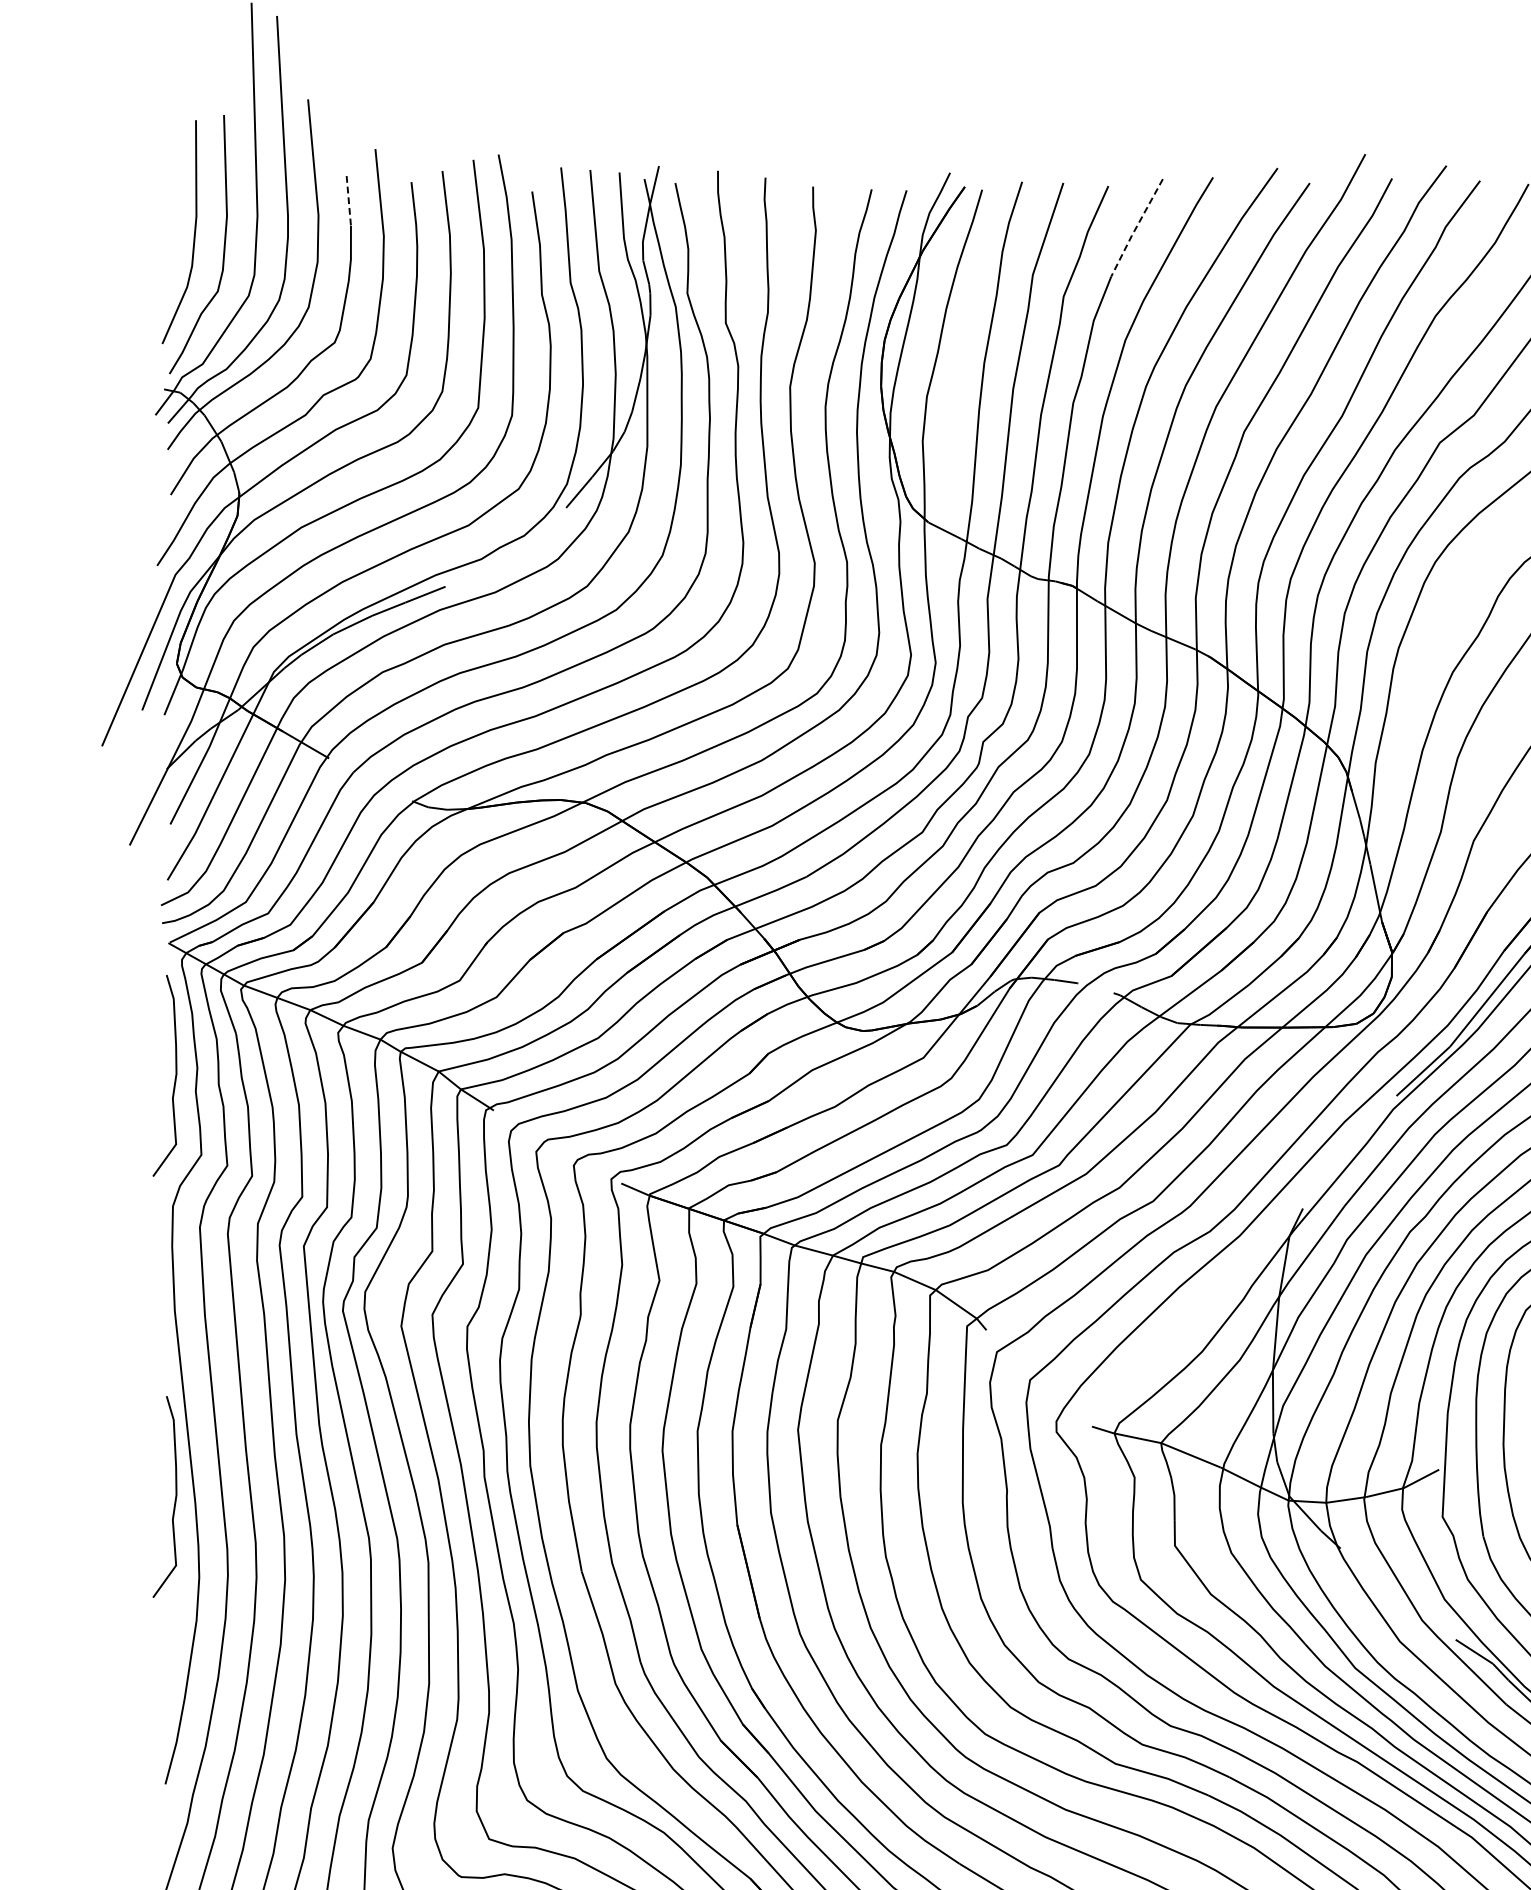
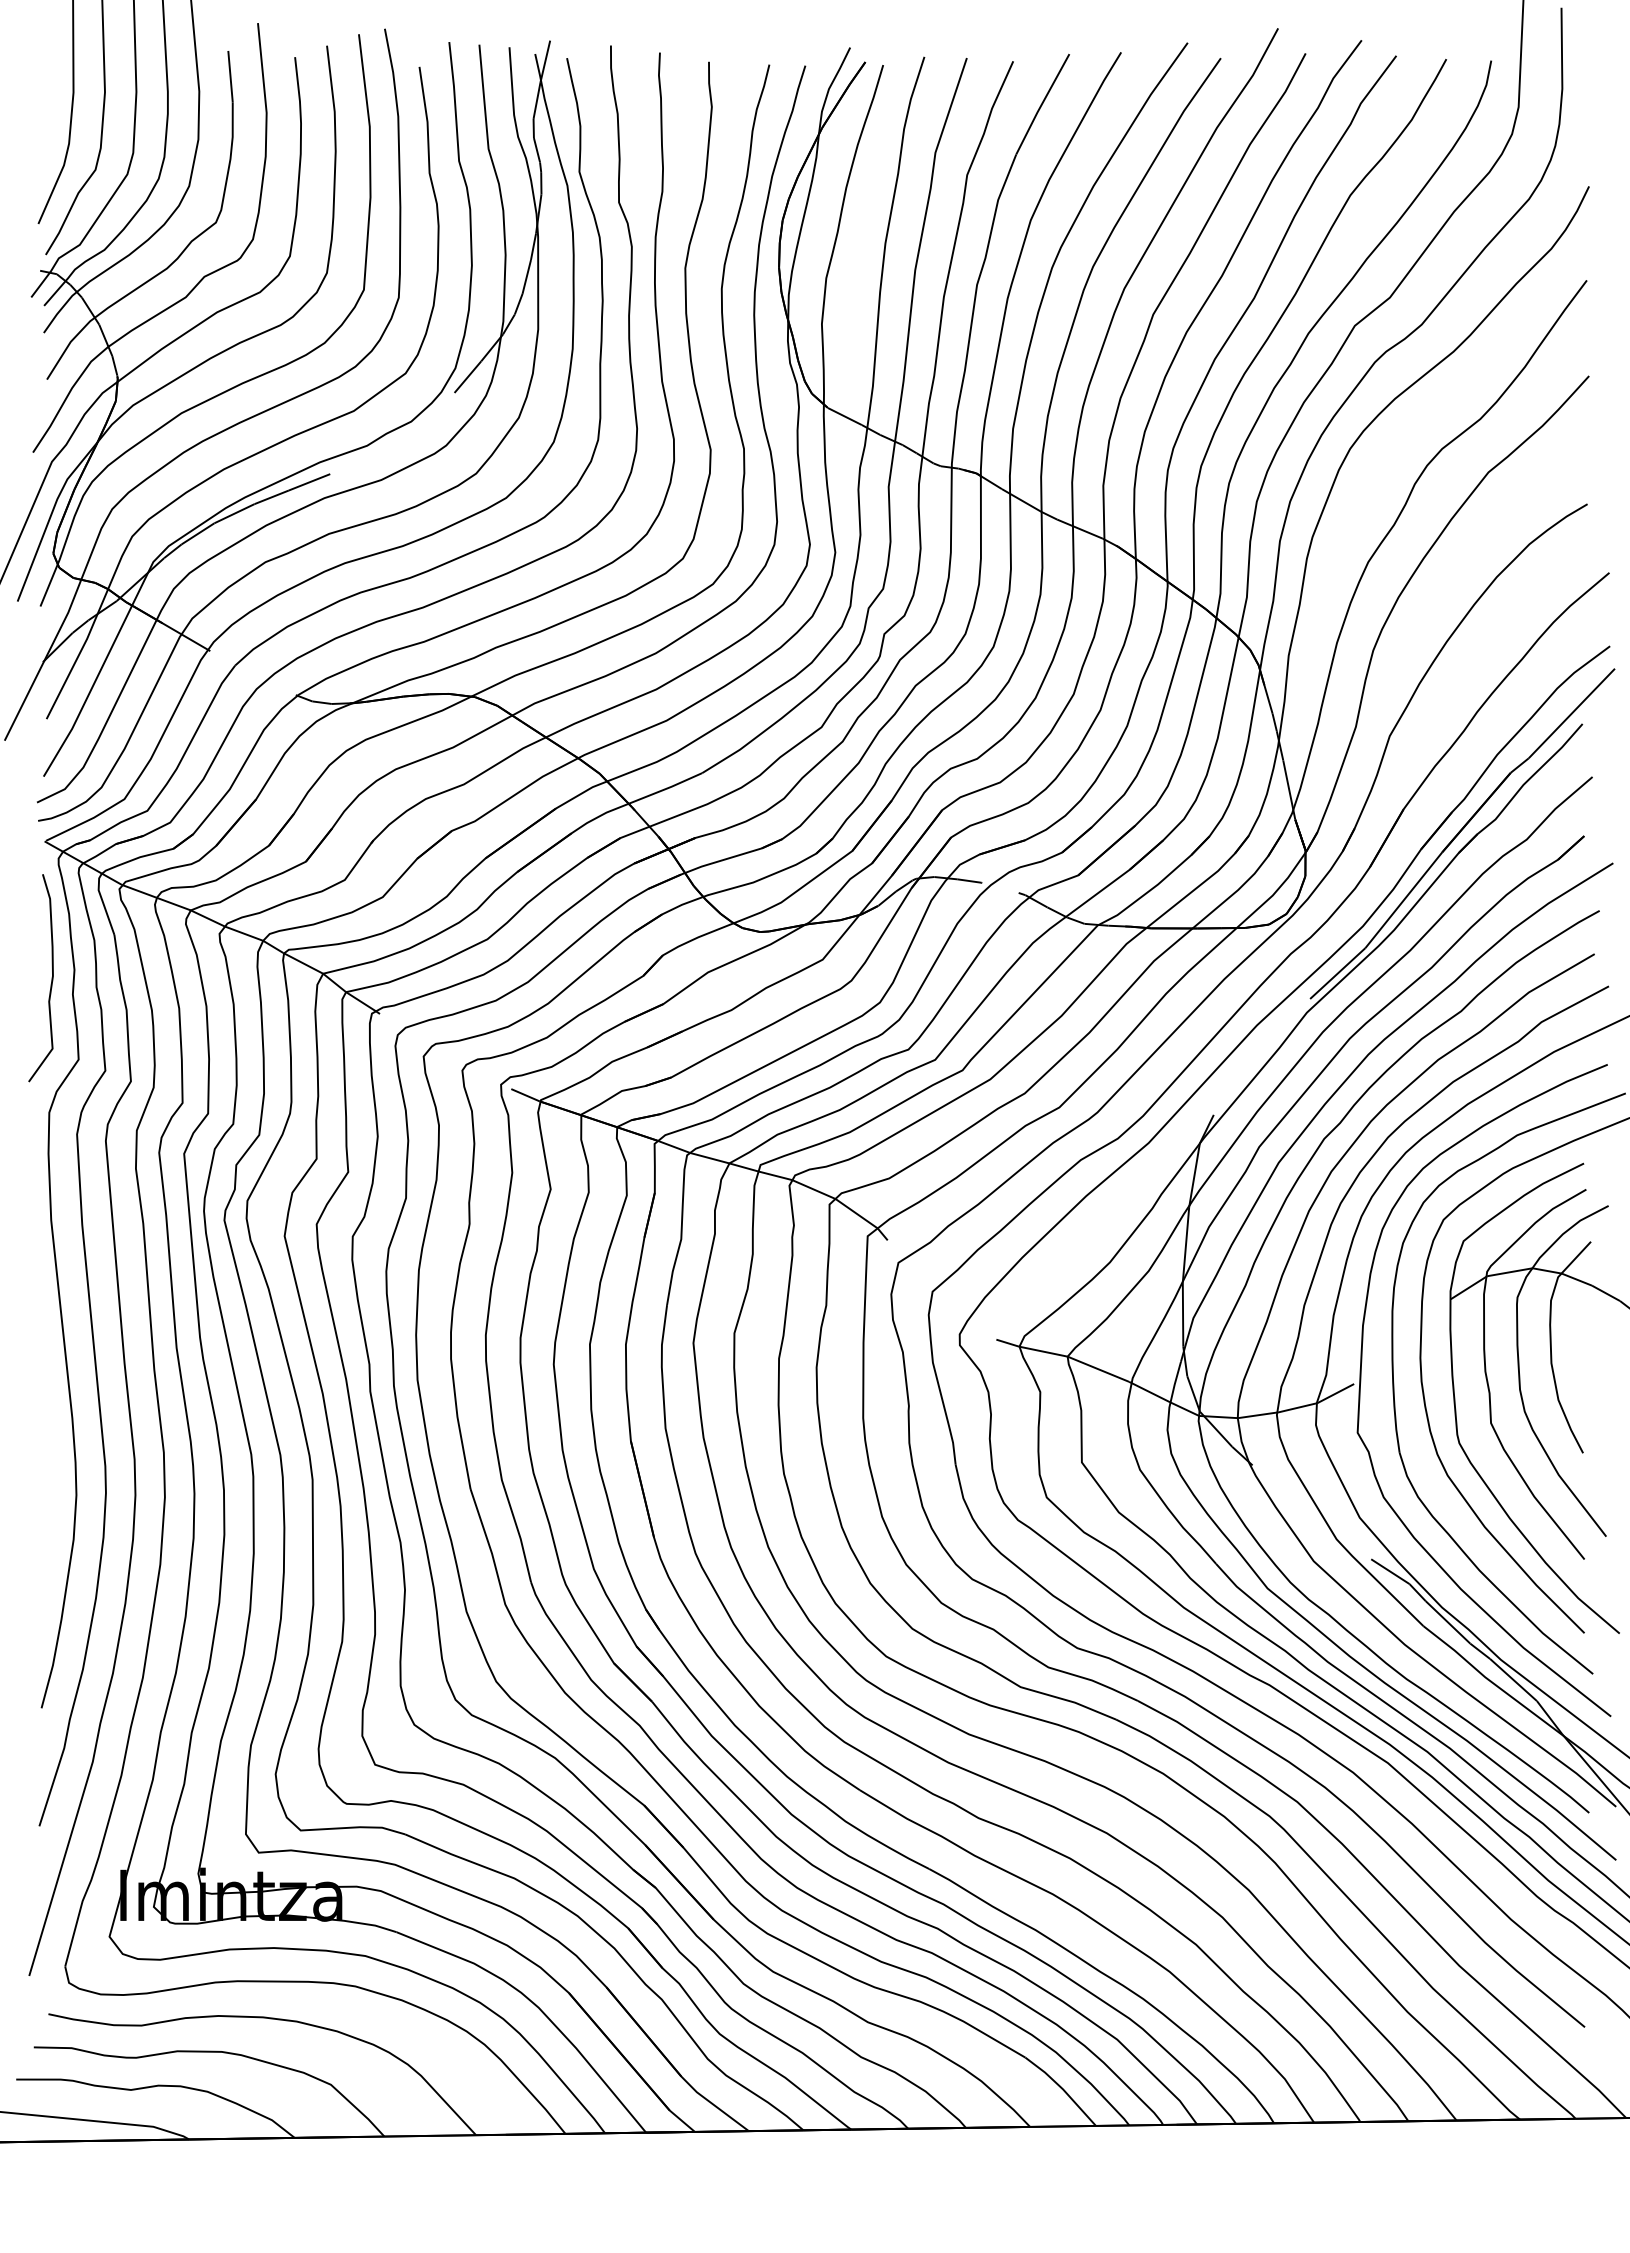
line: (348, 200) -> (230, 76), dashed -> solid
line: (1135, 228) -> (1041, 104), dashed -> solid
curve: (175, 1497) -> (51, 1412), removed

